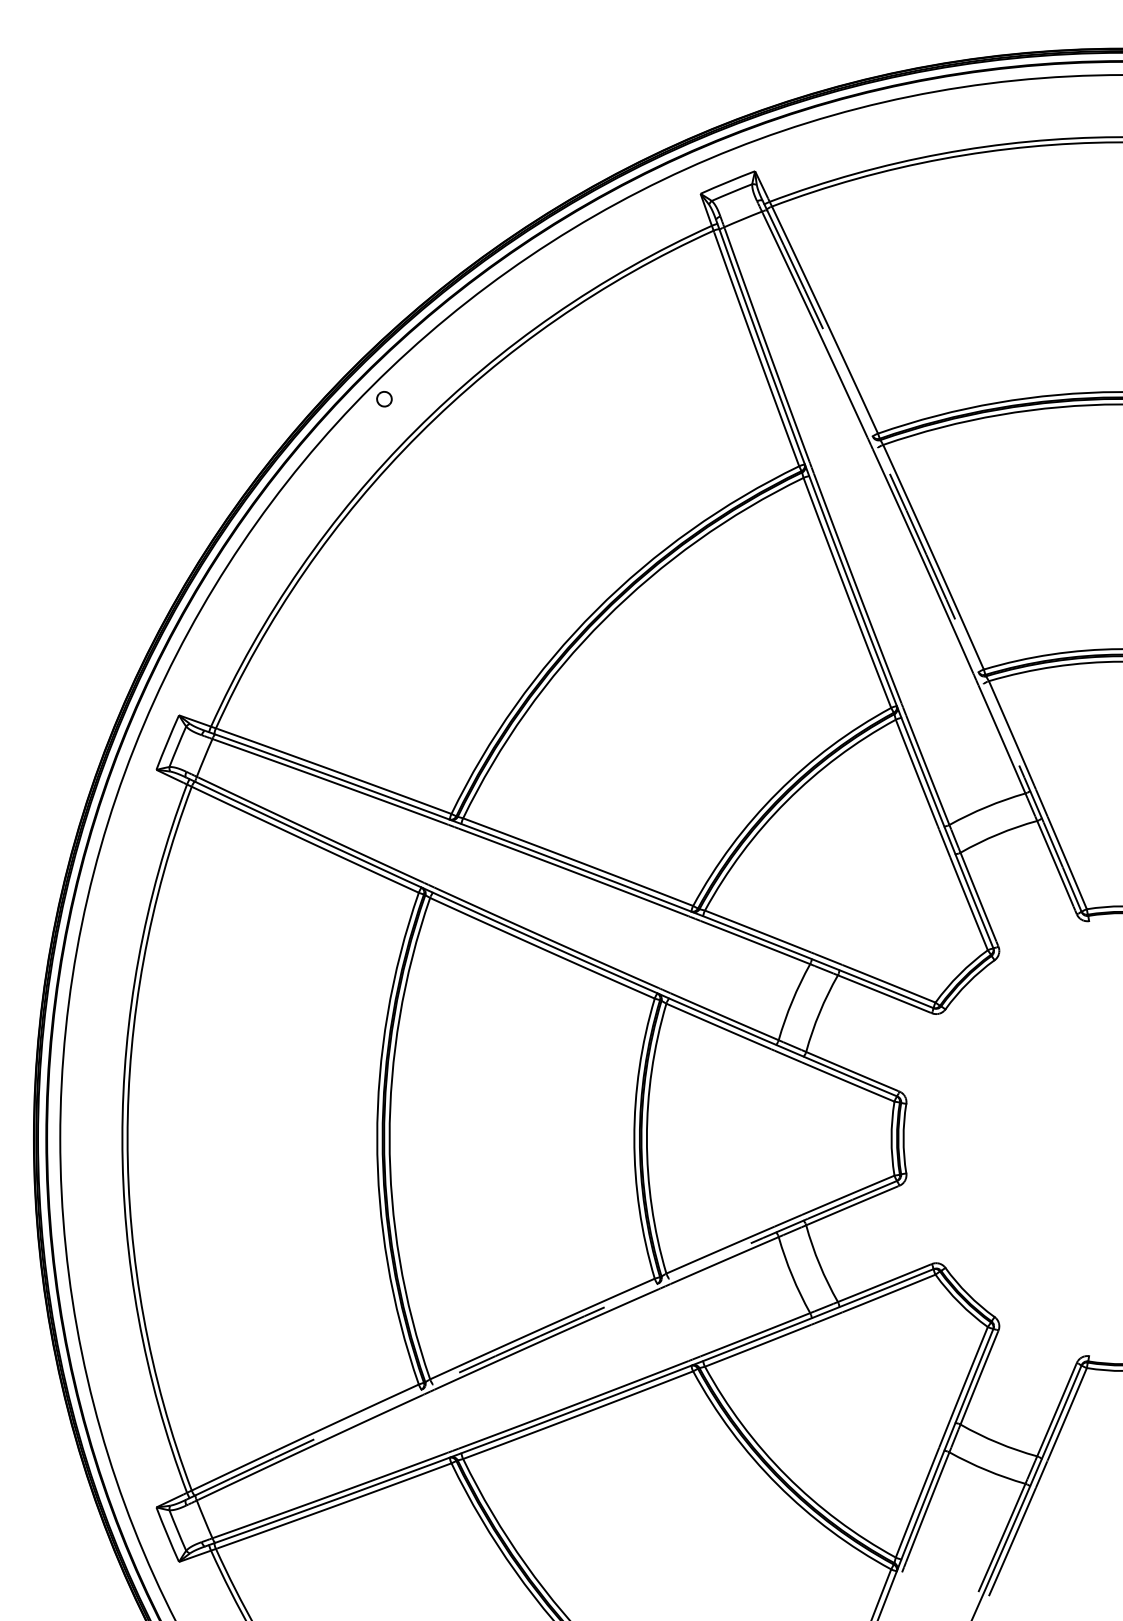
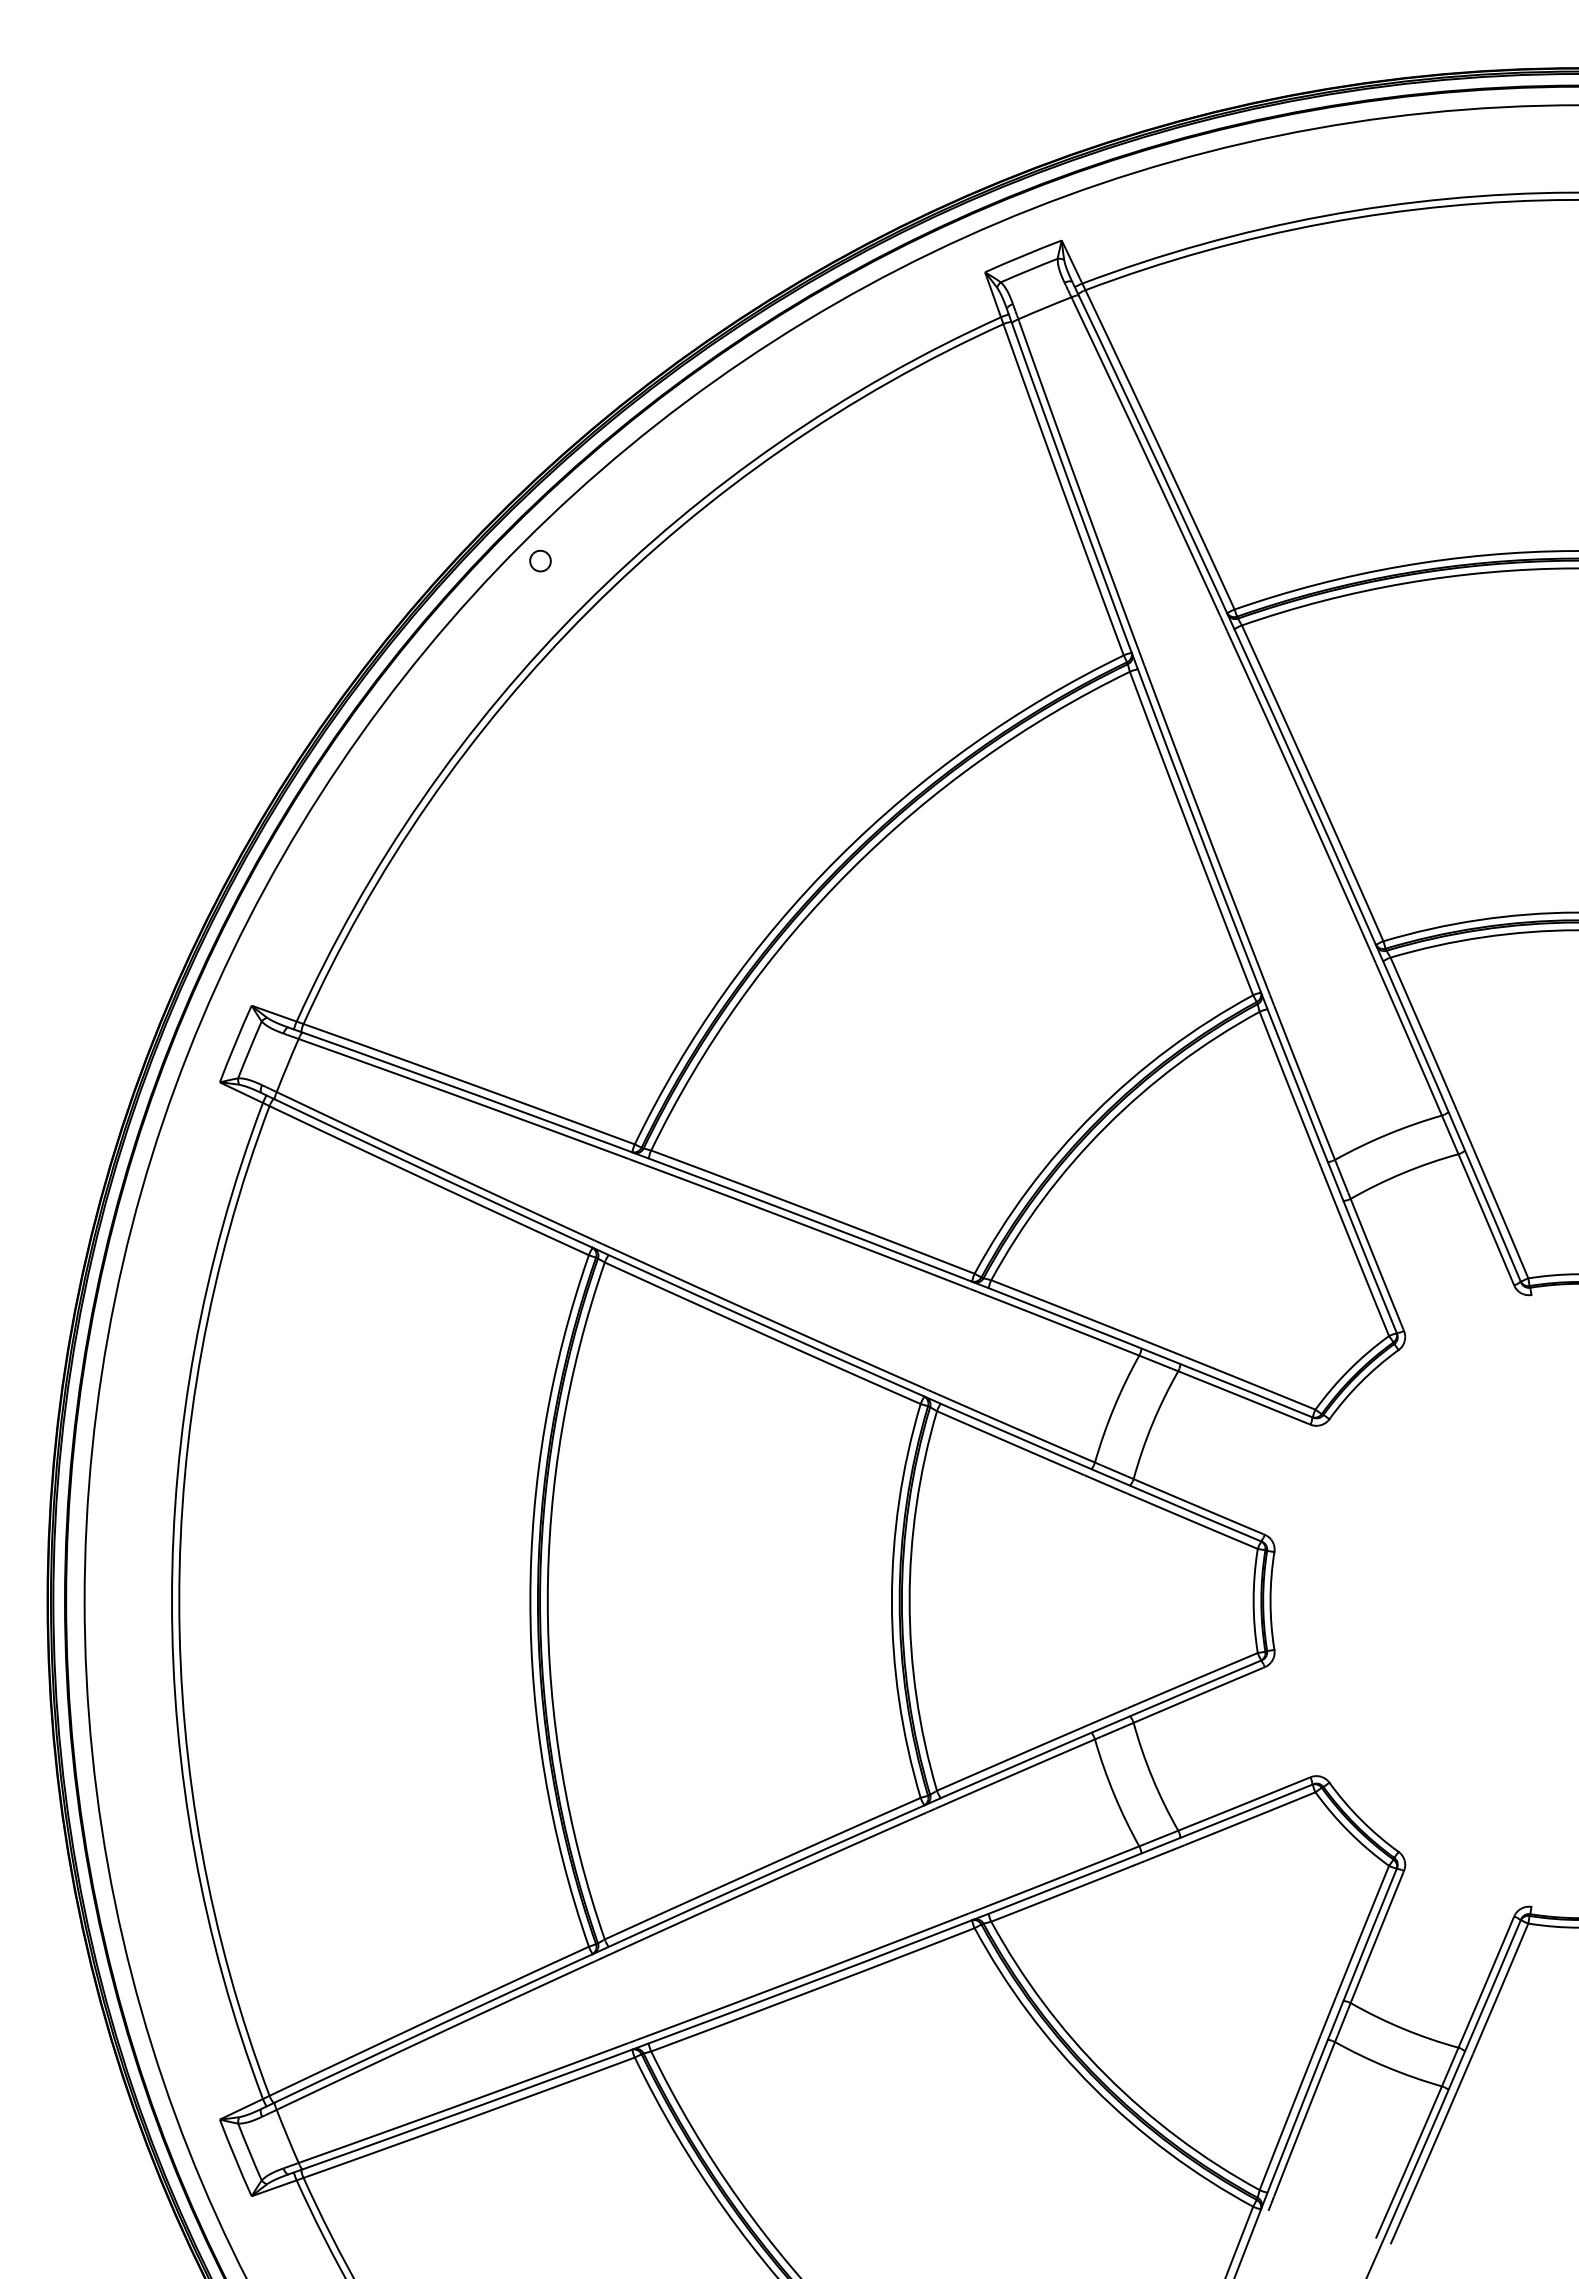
arc: (926, 554) -> (1302, 779), dashed -> solid
arc: (540, 1336) -> (759, 1878), dashed -> solid

